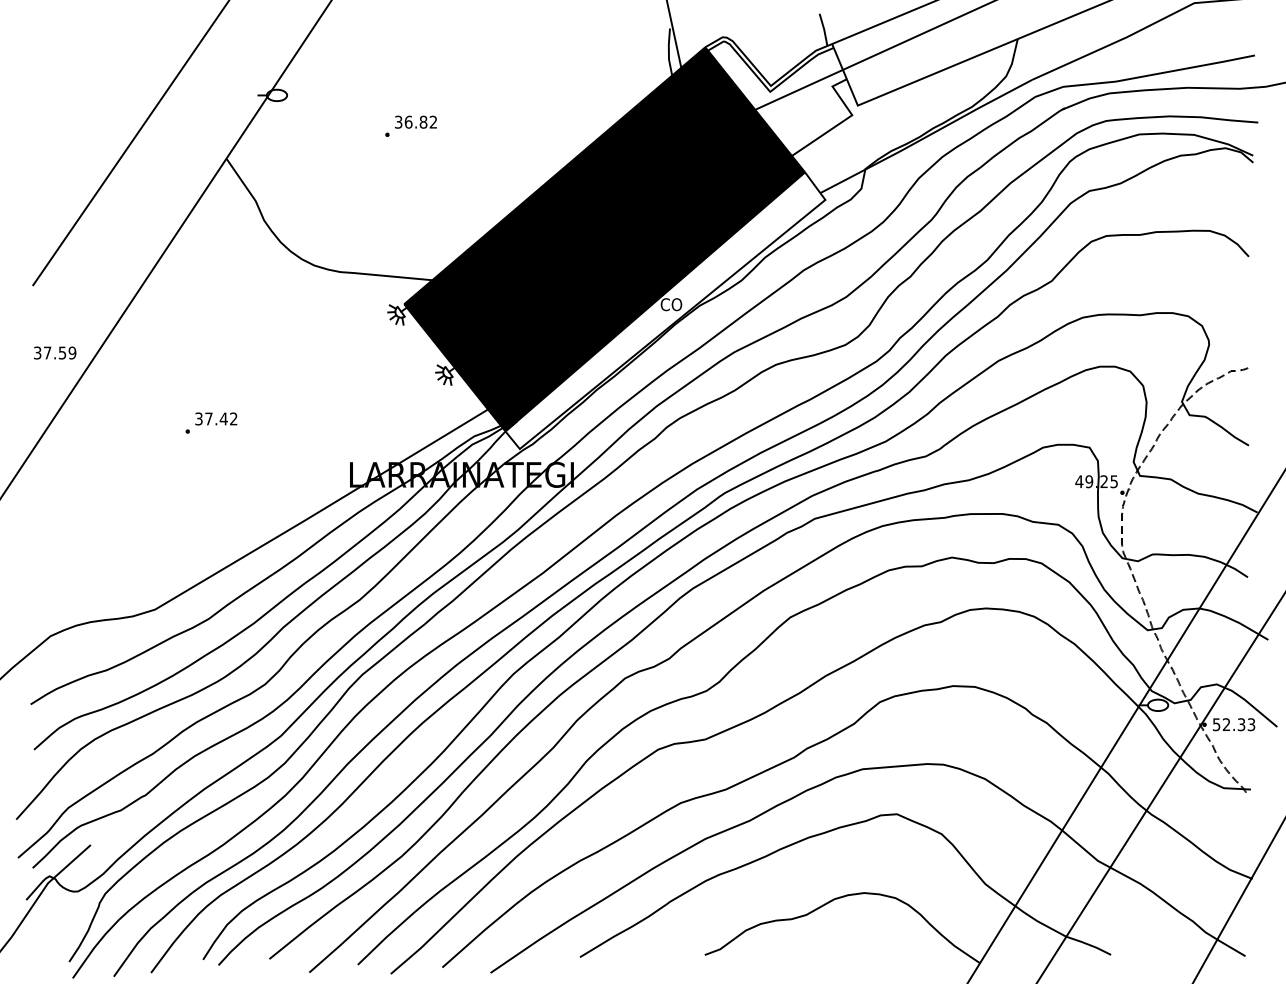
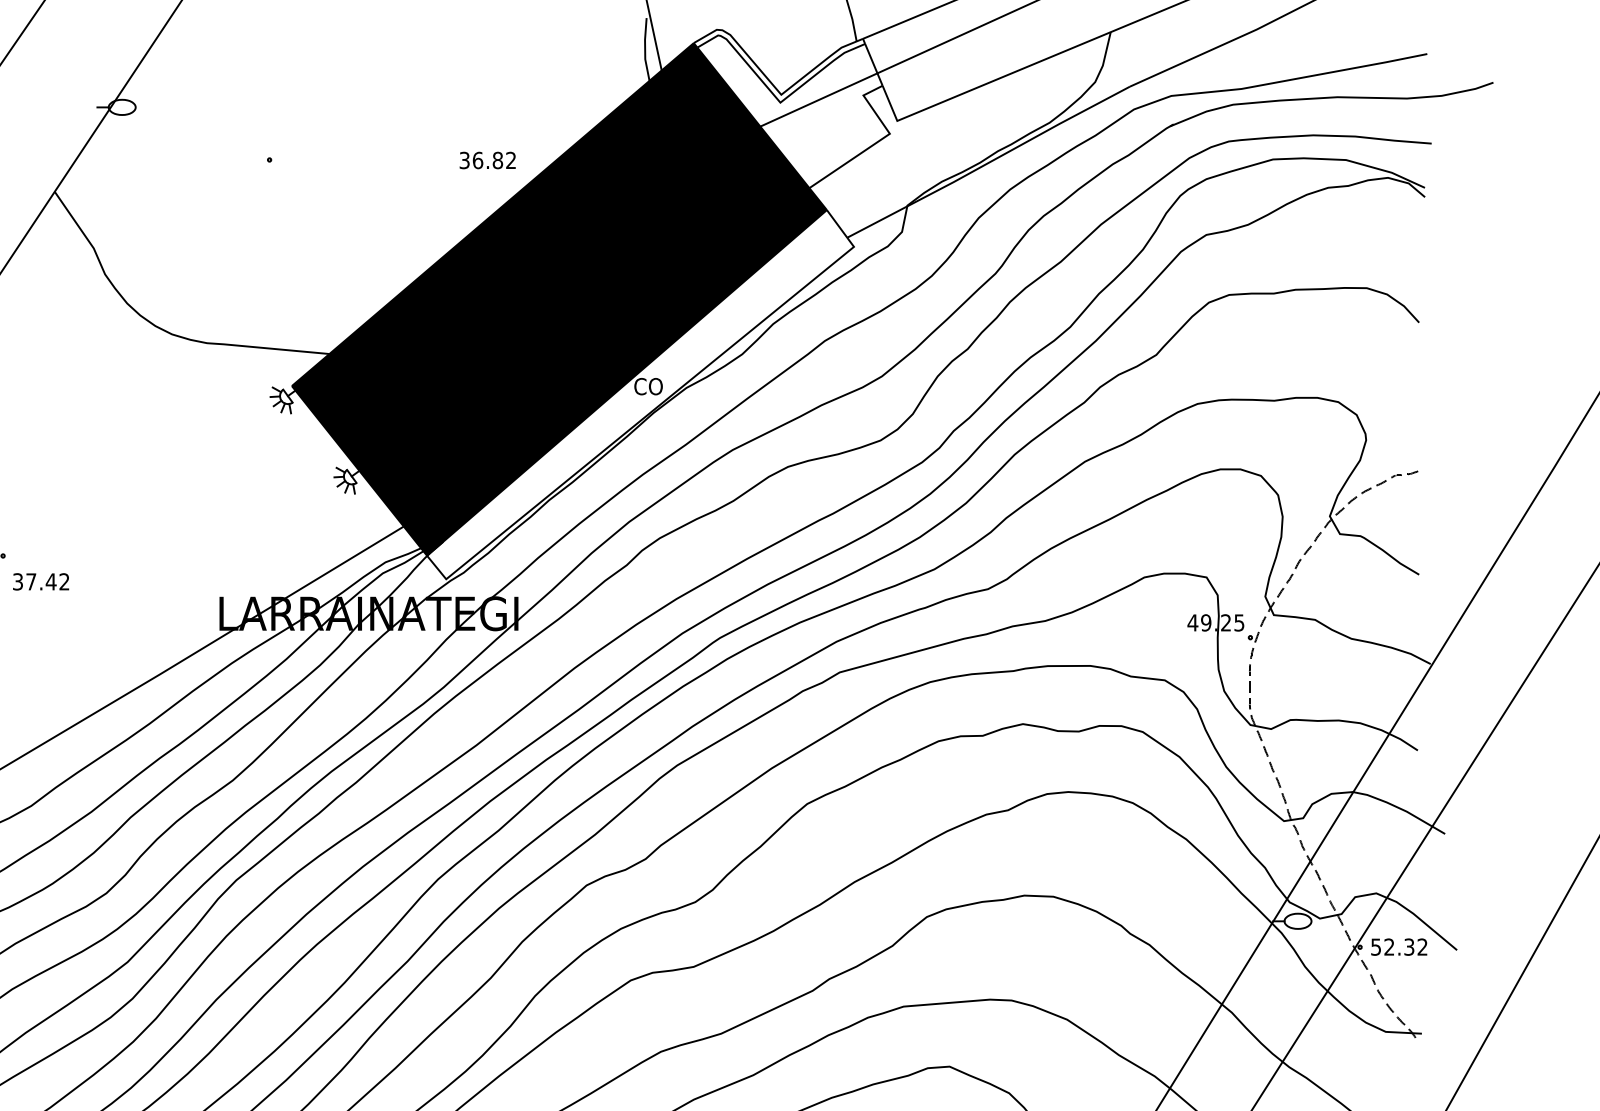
text: (415, 121) -> (487, 159), moved
text: (216, 418) -> (41, 581), moved
text: (1251, 724) -> (1422, 946), 52.33 -> 52.32

